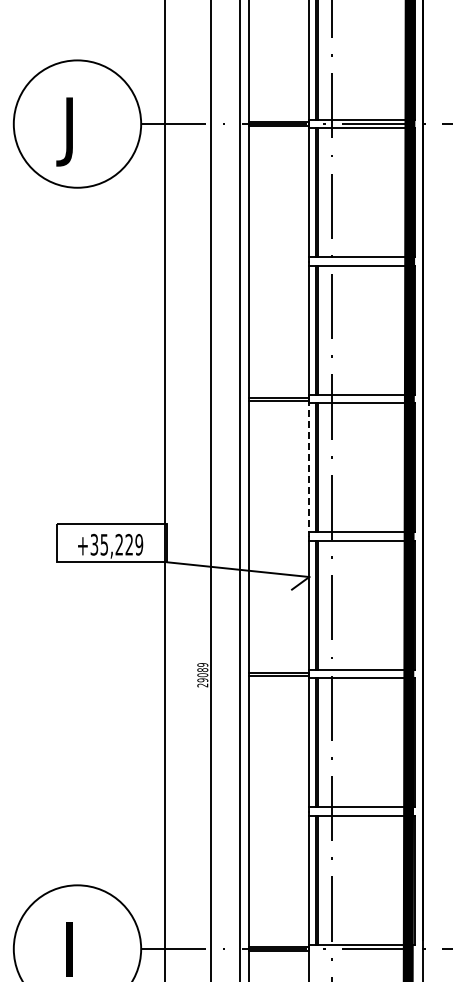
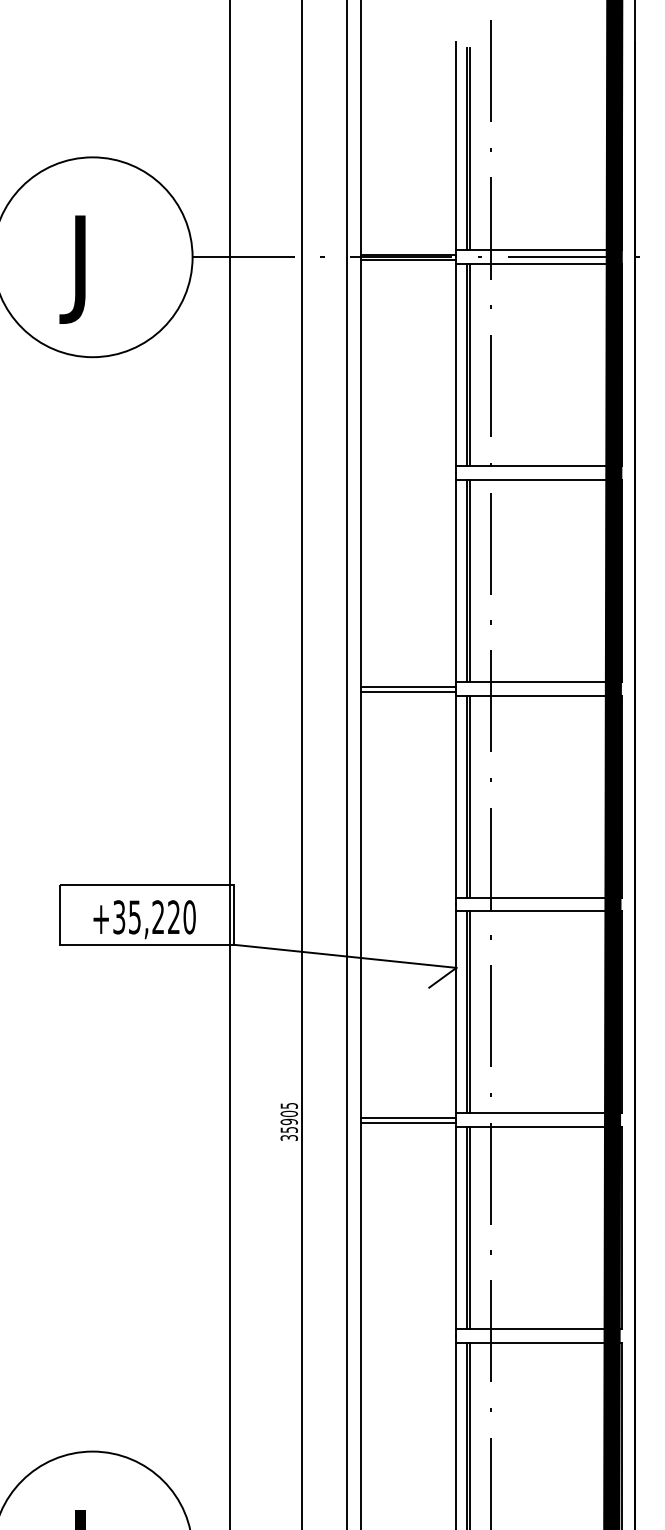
line: (309, 467) -> (456, 796), dashed -> solid
text: (139, 544) -> (189, 916), +35,229 -> +35,220
text: (202, 675) -> (288, 1122), 29089 -> 35905

